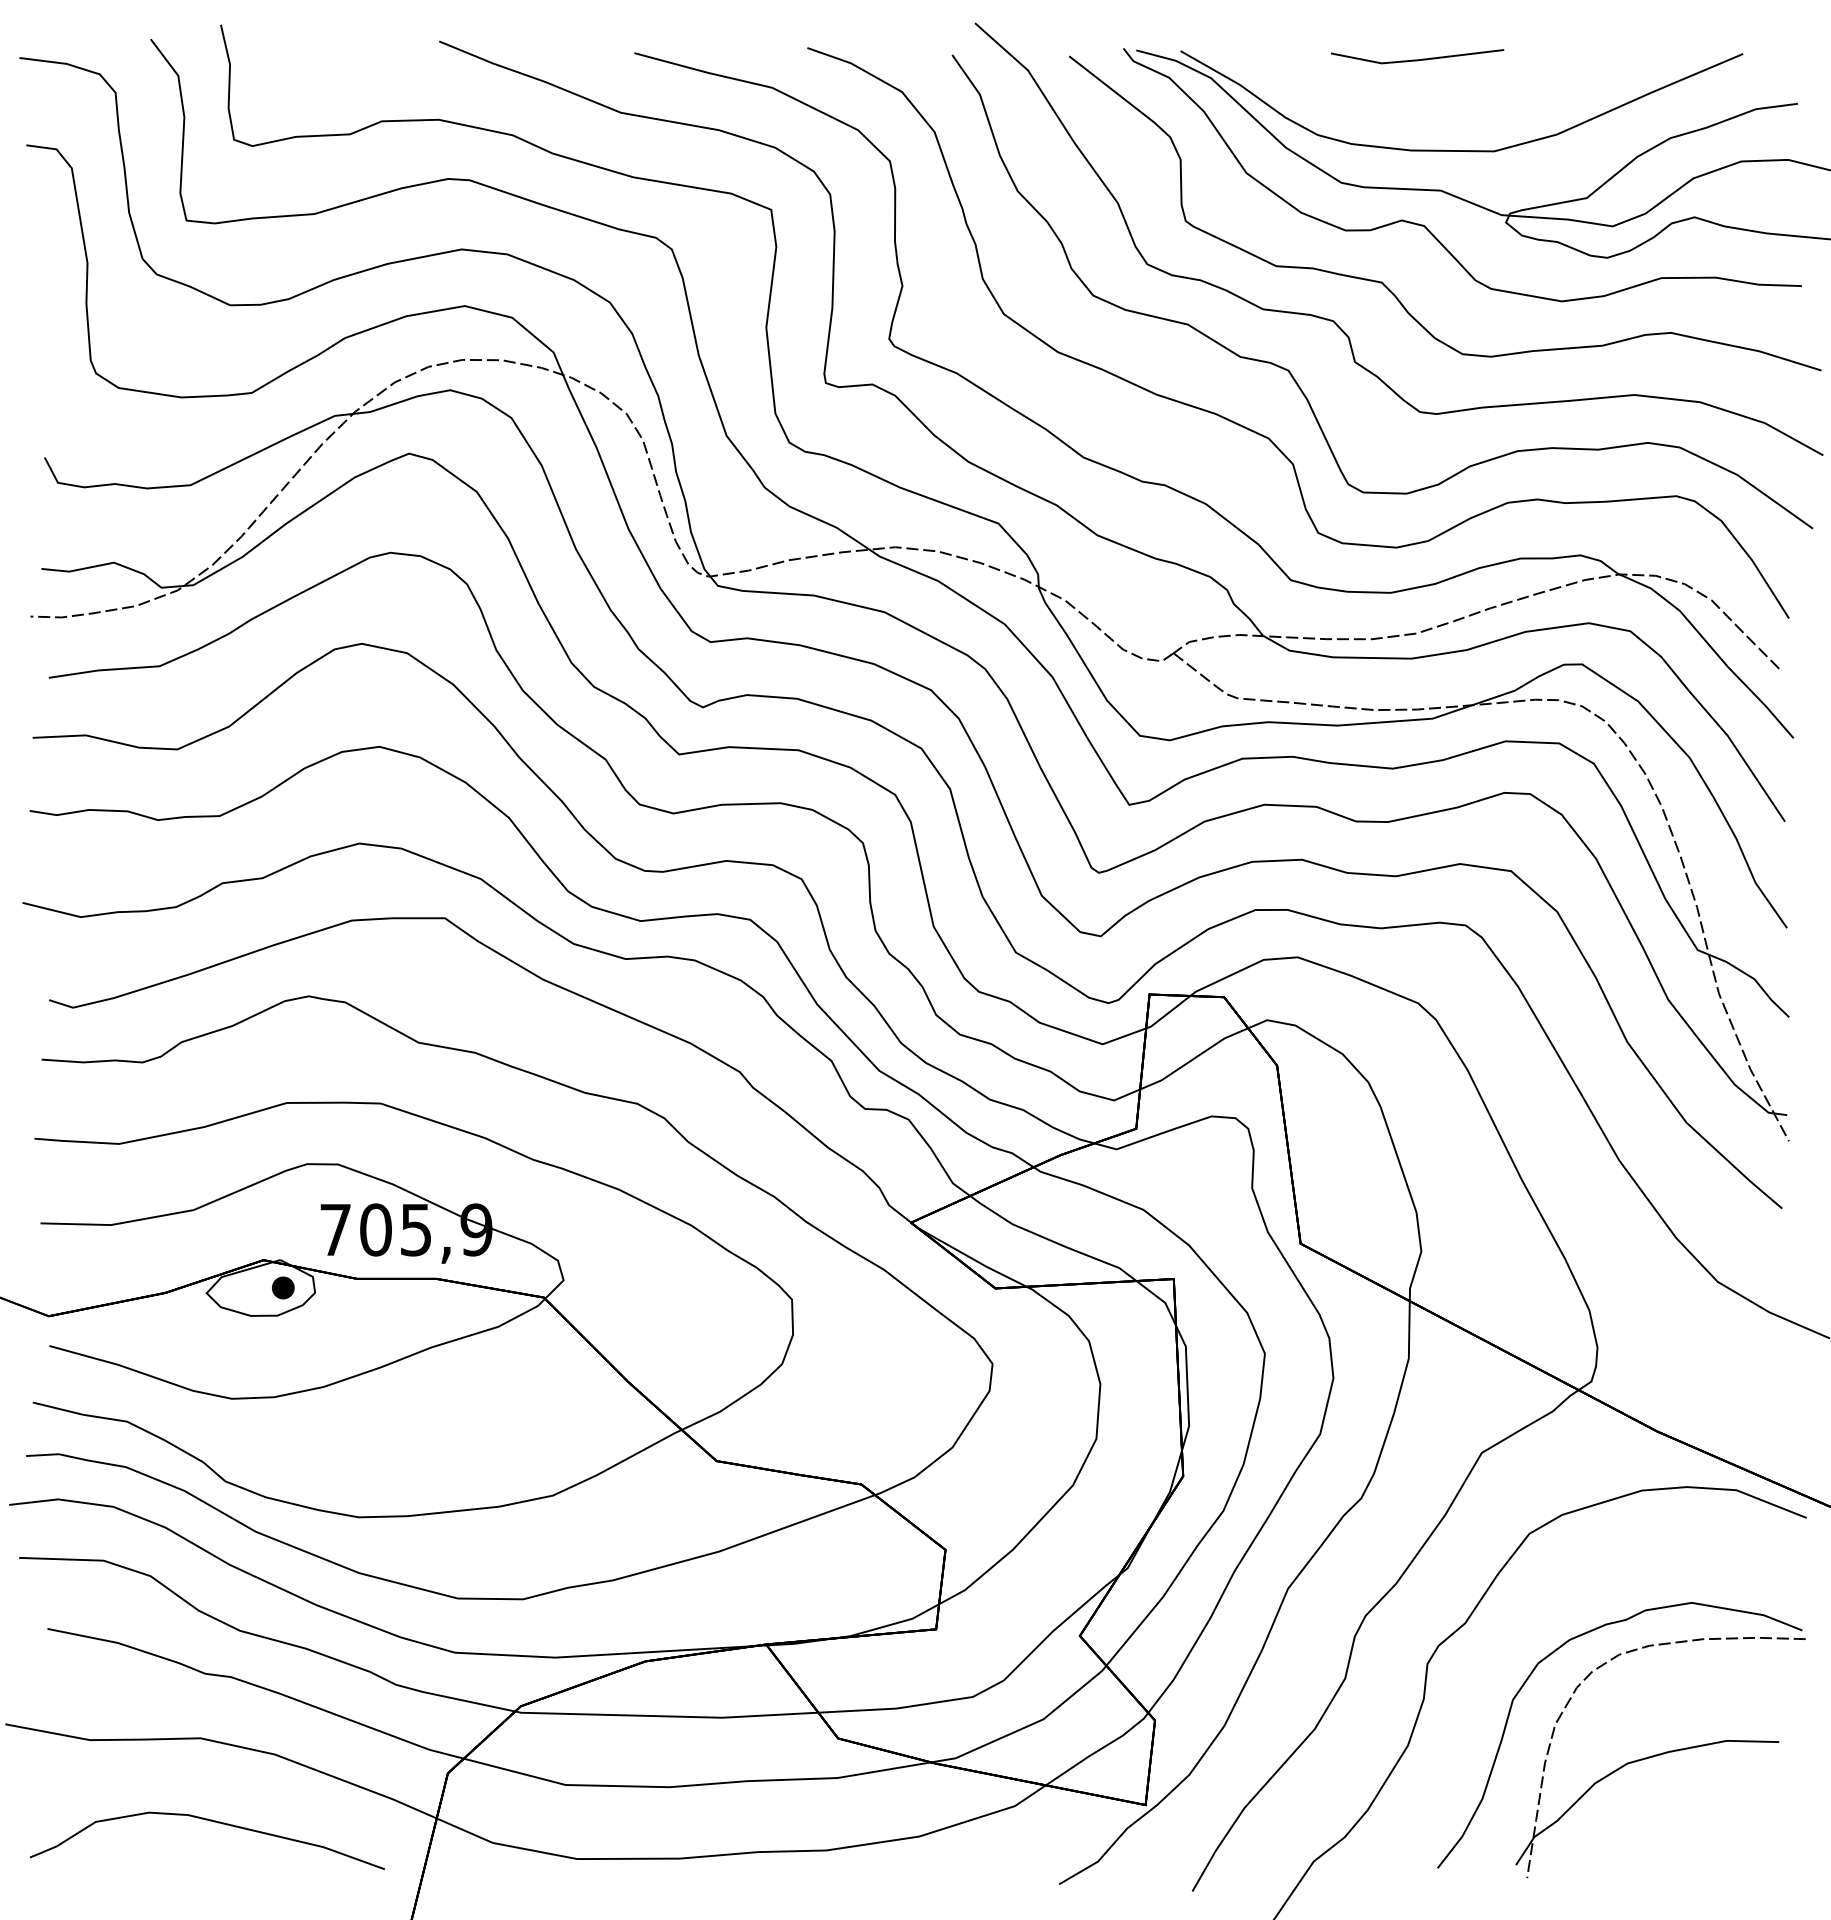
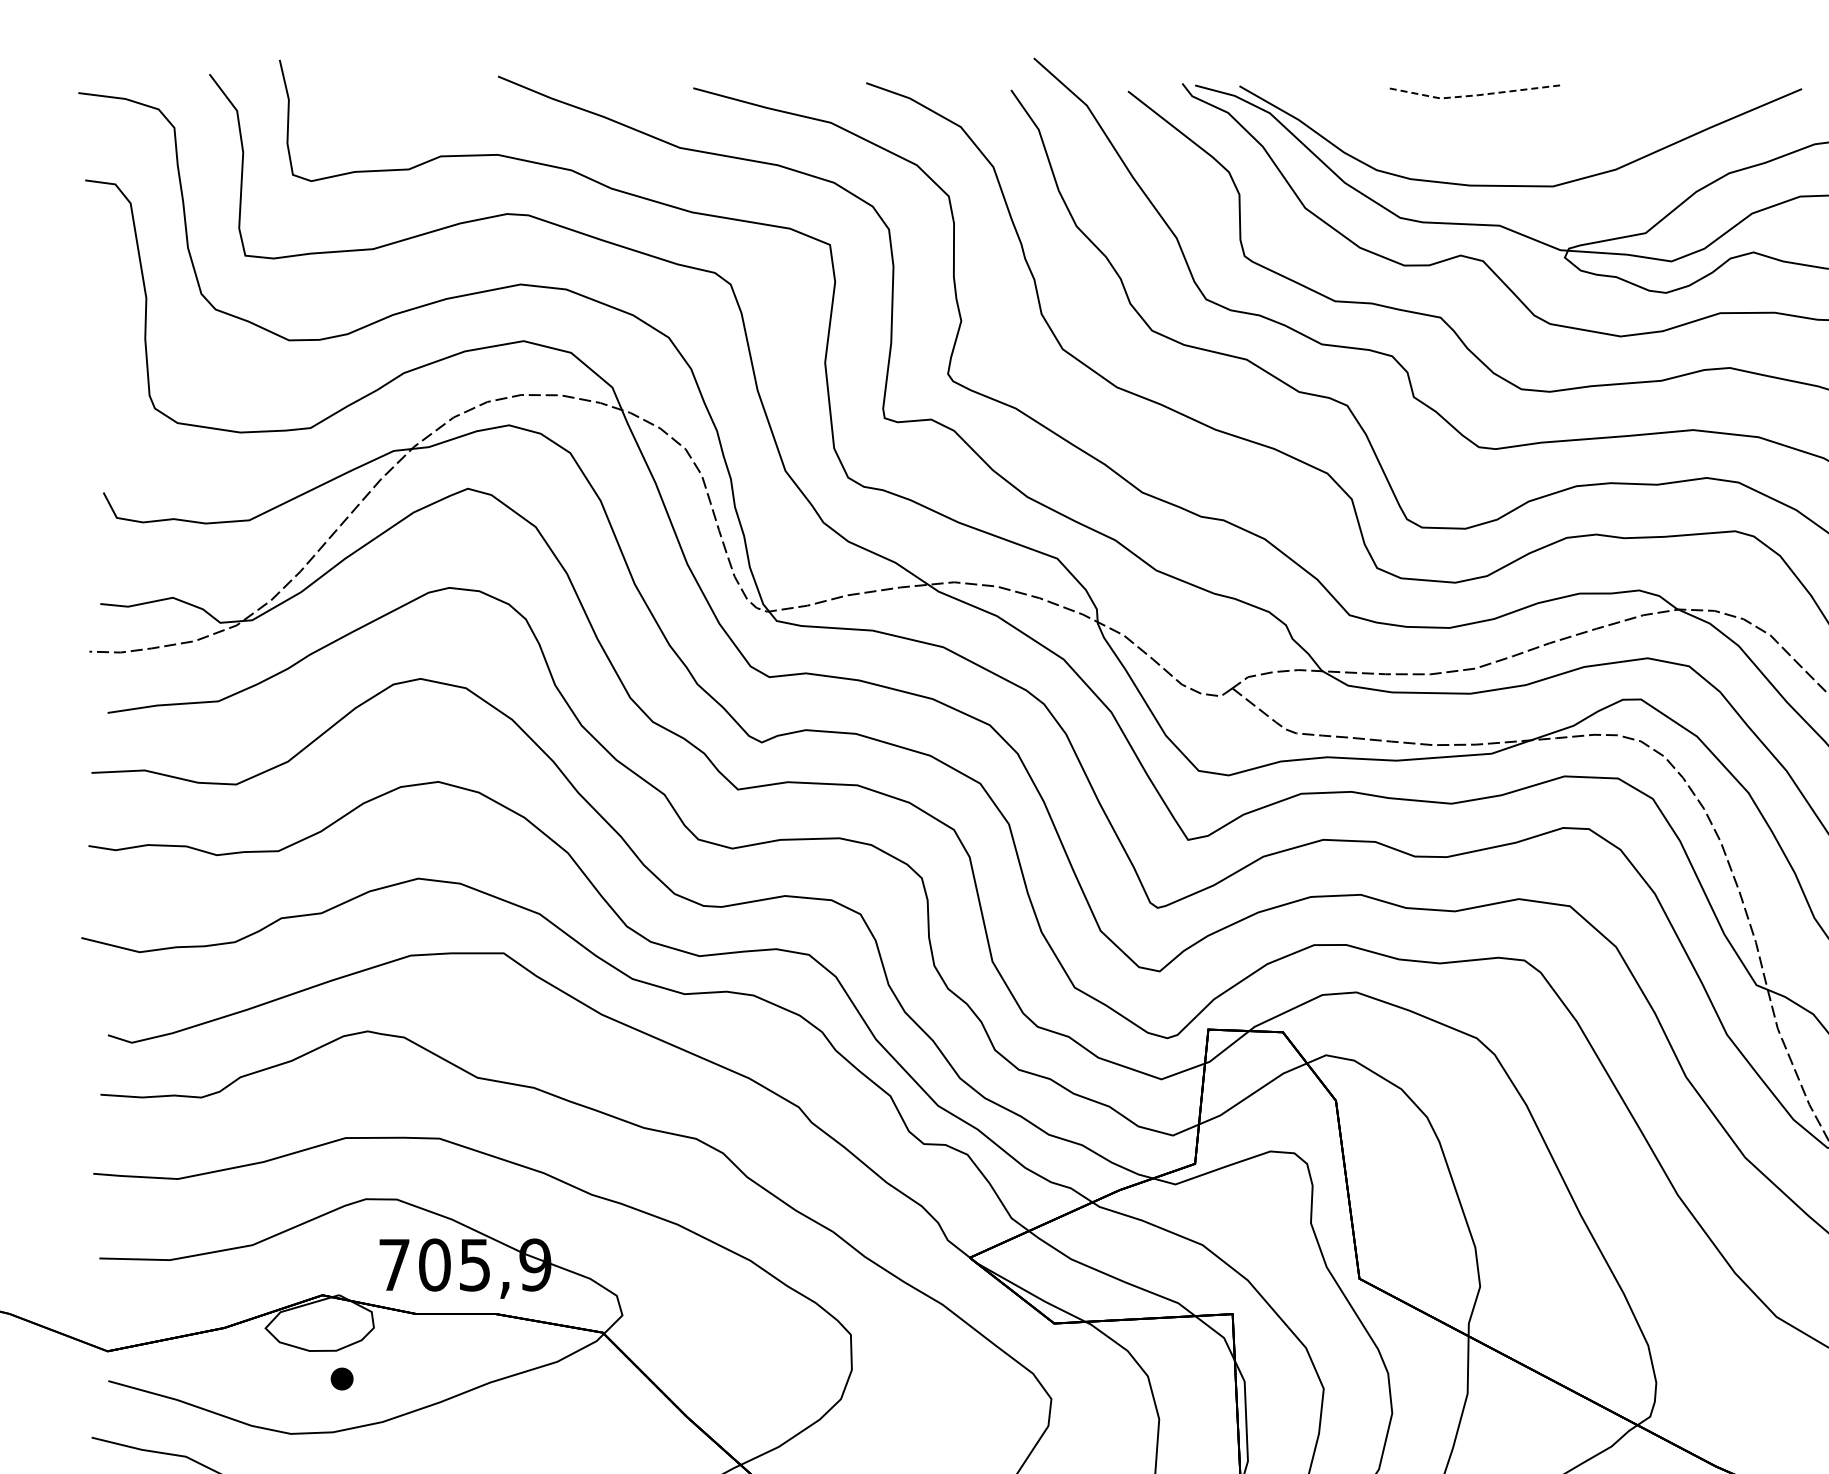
line: (1417, 60) -> (1476, 95), solid -> dashed
part: (283, 1287) -> (342, 1378), moved

